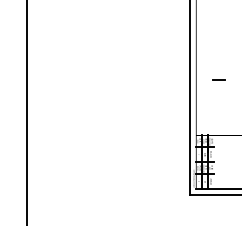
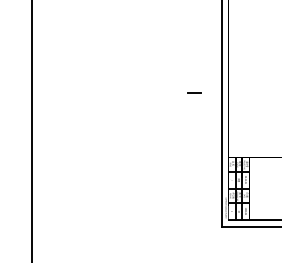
line: (218, 79) -> (194, 92), moved

